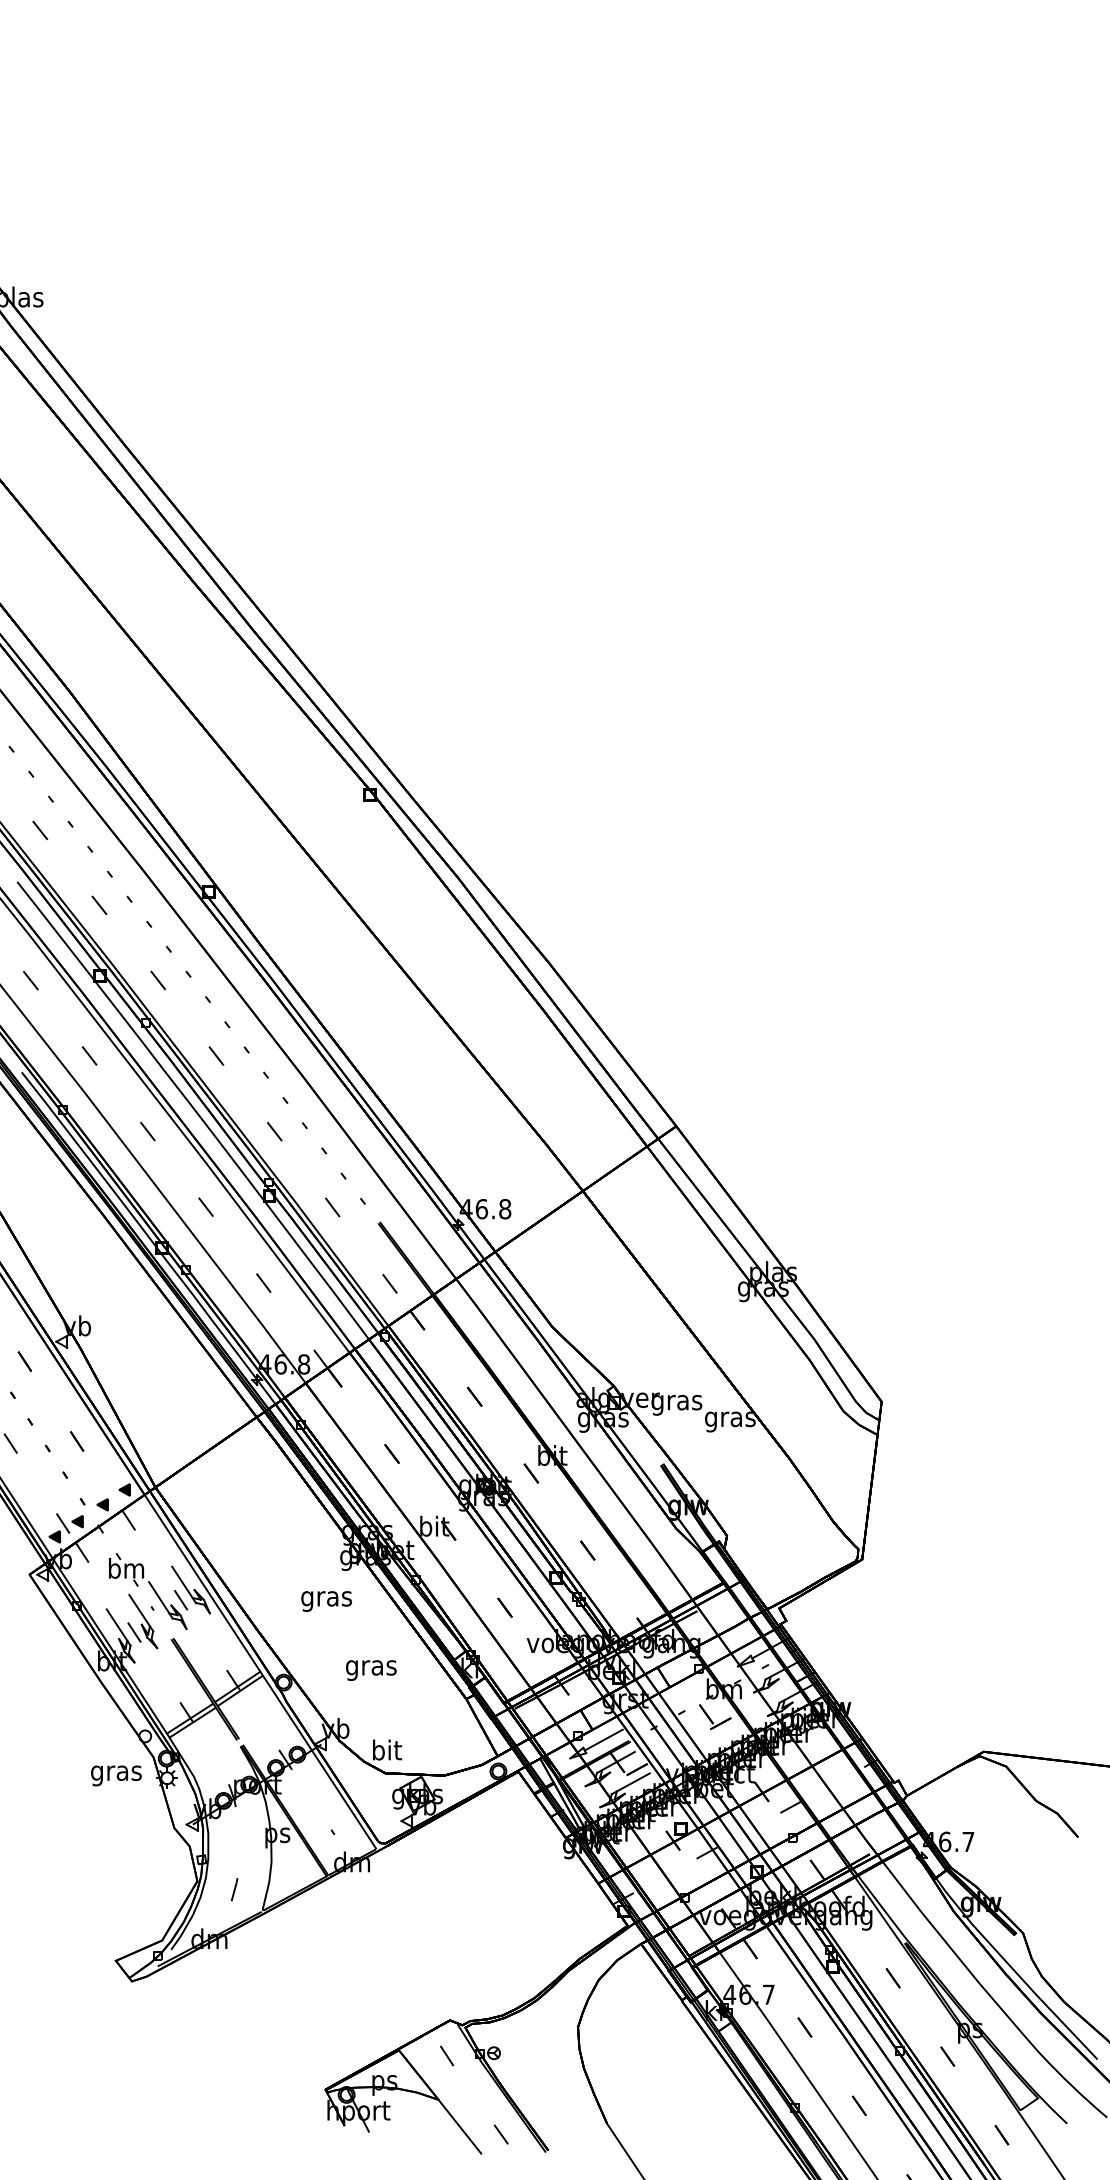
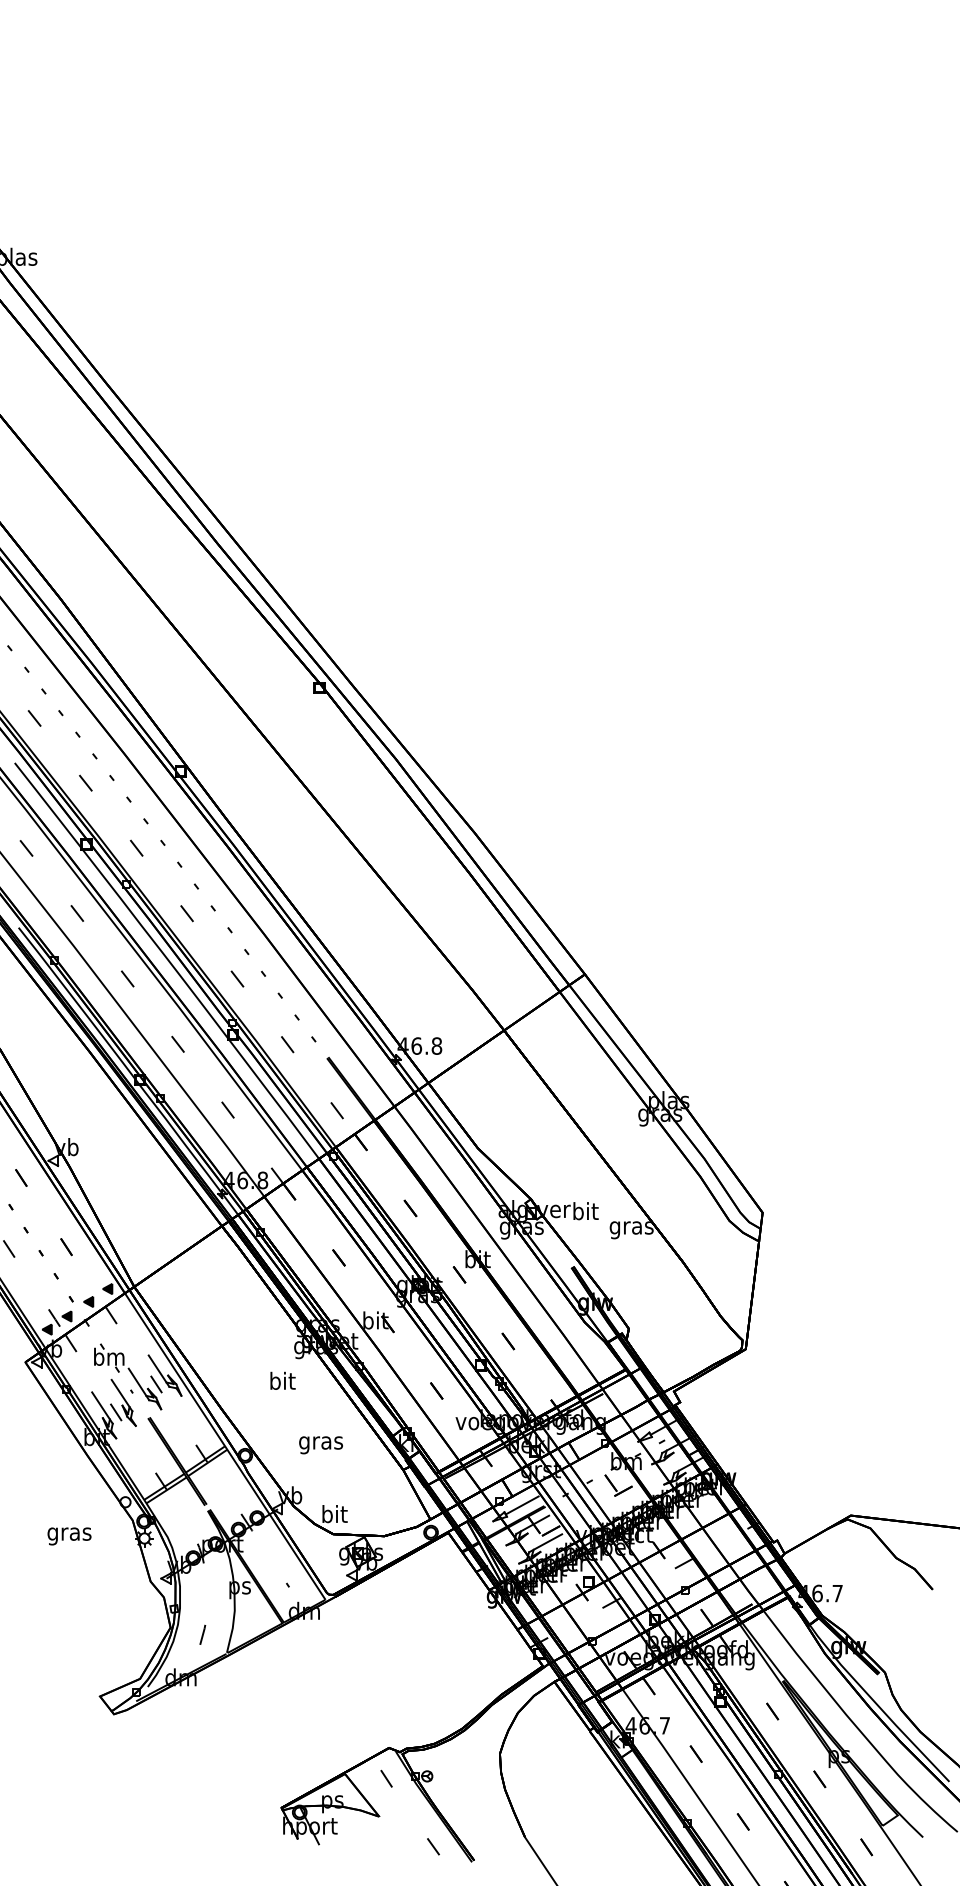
text: (676, 1402) -> (585, 1213), gras -> bit
text: (326, 1597) -> (282, 1382), gras -> bit
text: (116, 1775) -> (69, 1536), moved
line: (459, 2127) -> (397, 1840), removed

